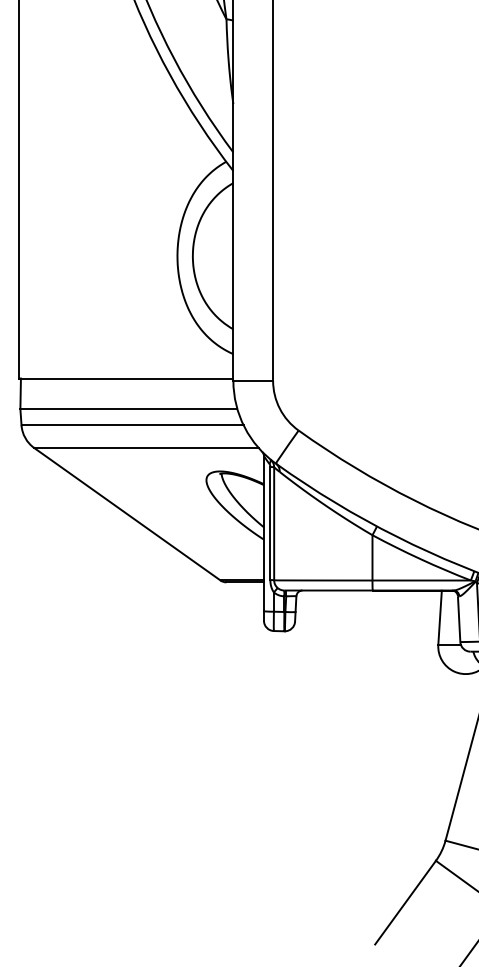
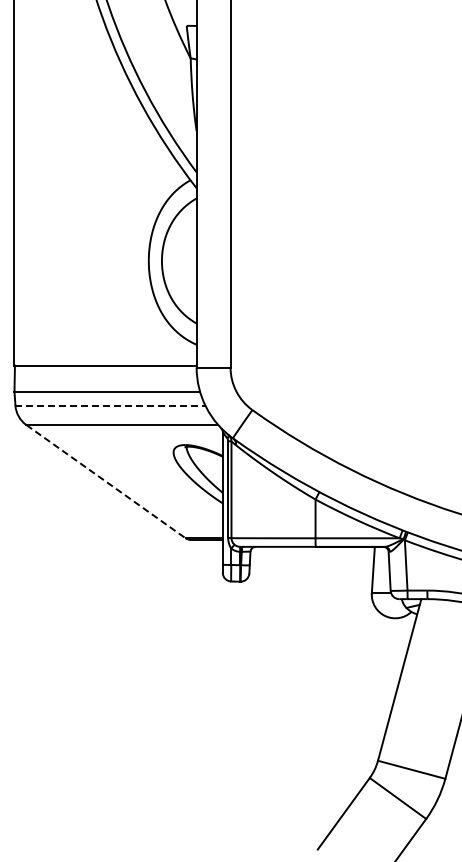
line: (132, 425) -> (110, 405), solid -> dashed
line: (127, 514) -> (106, 481), solid -> dashed

